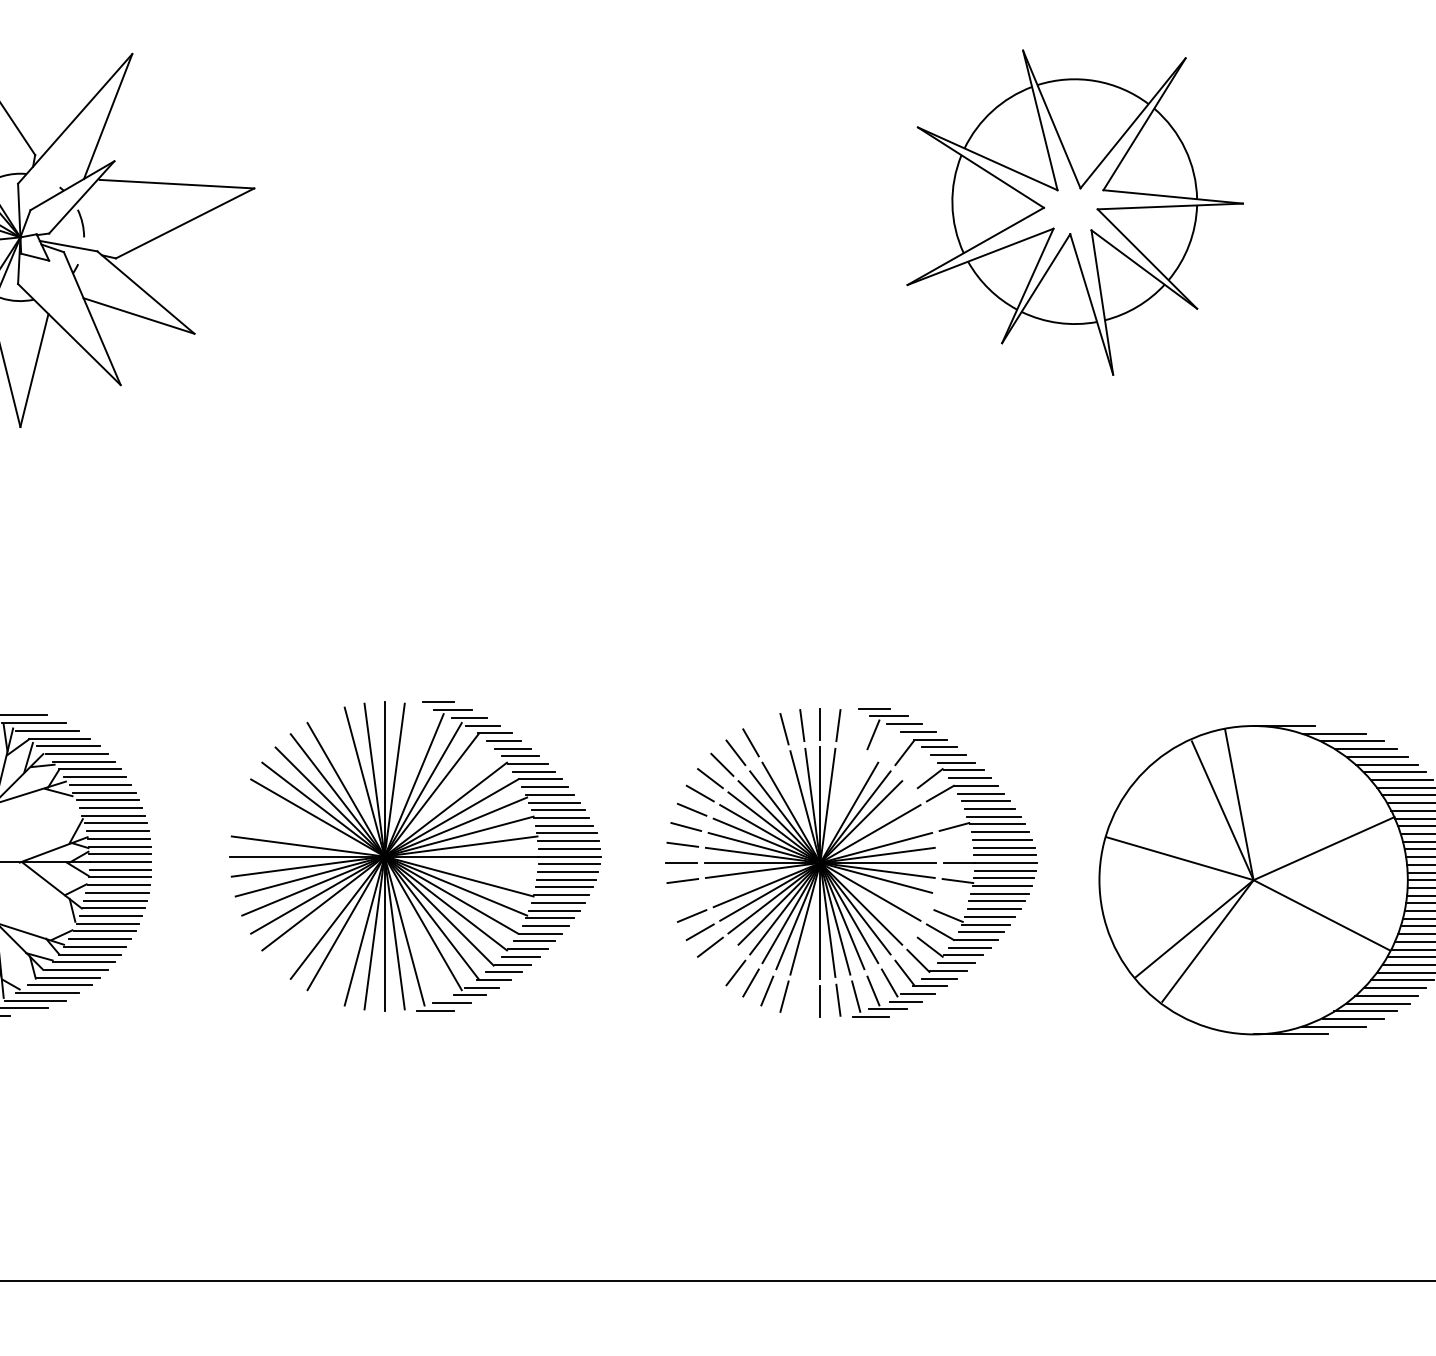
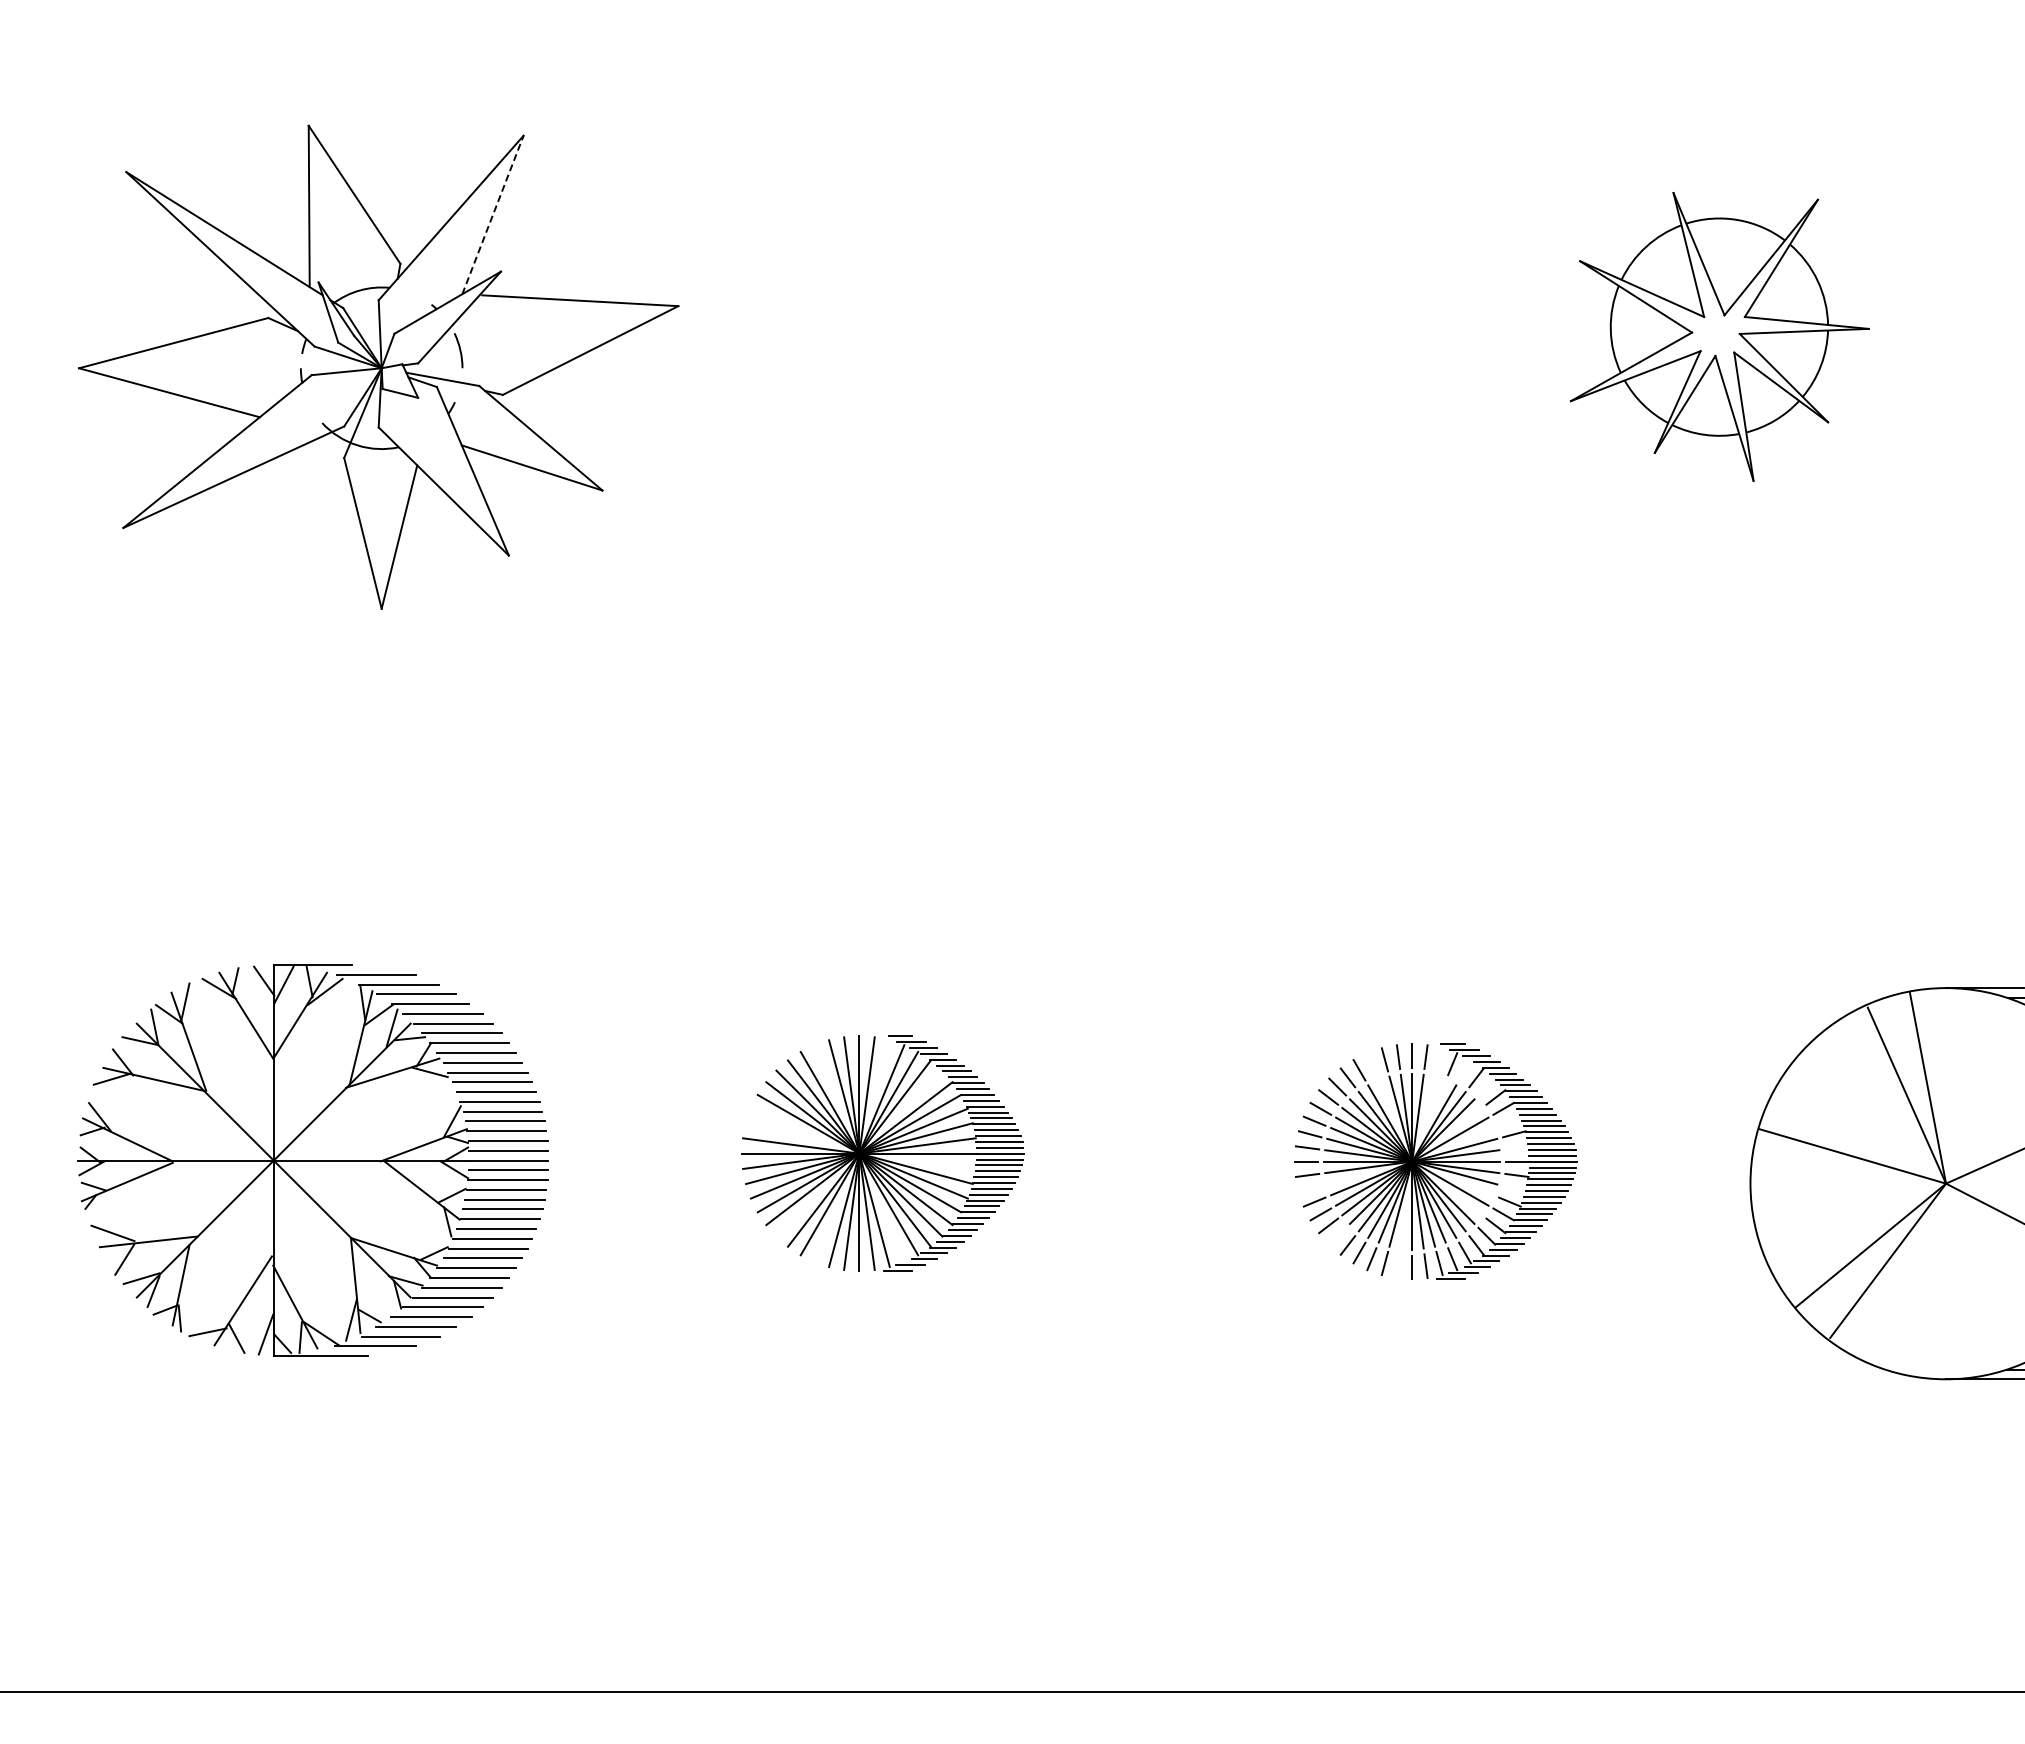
line: (107, 116) -> (492, 214), solid -> dashed
part: (1075, 212) -> (1719, 336), size x0.7
part: (415, 856) -> (882, 1153), size x0.6
part: (851, 862) -> (1435, 1161), size x0.6

